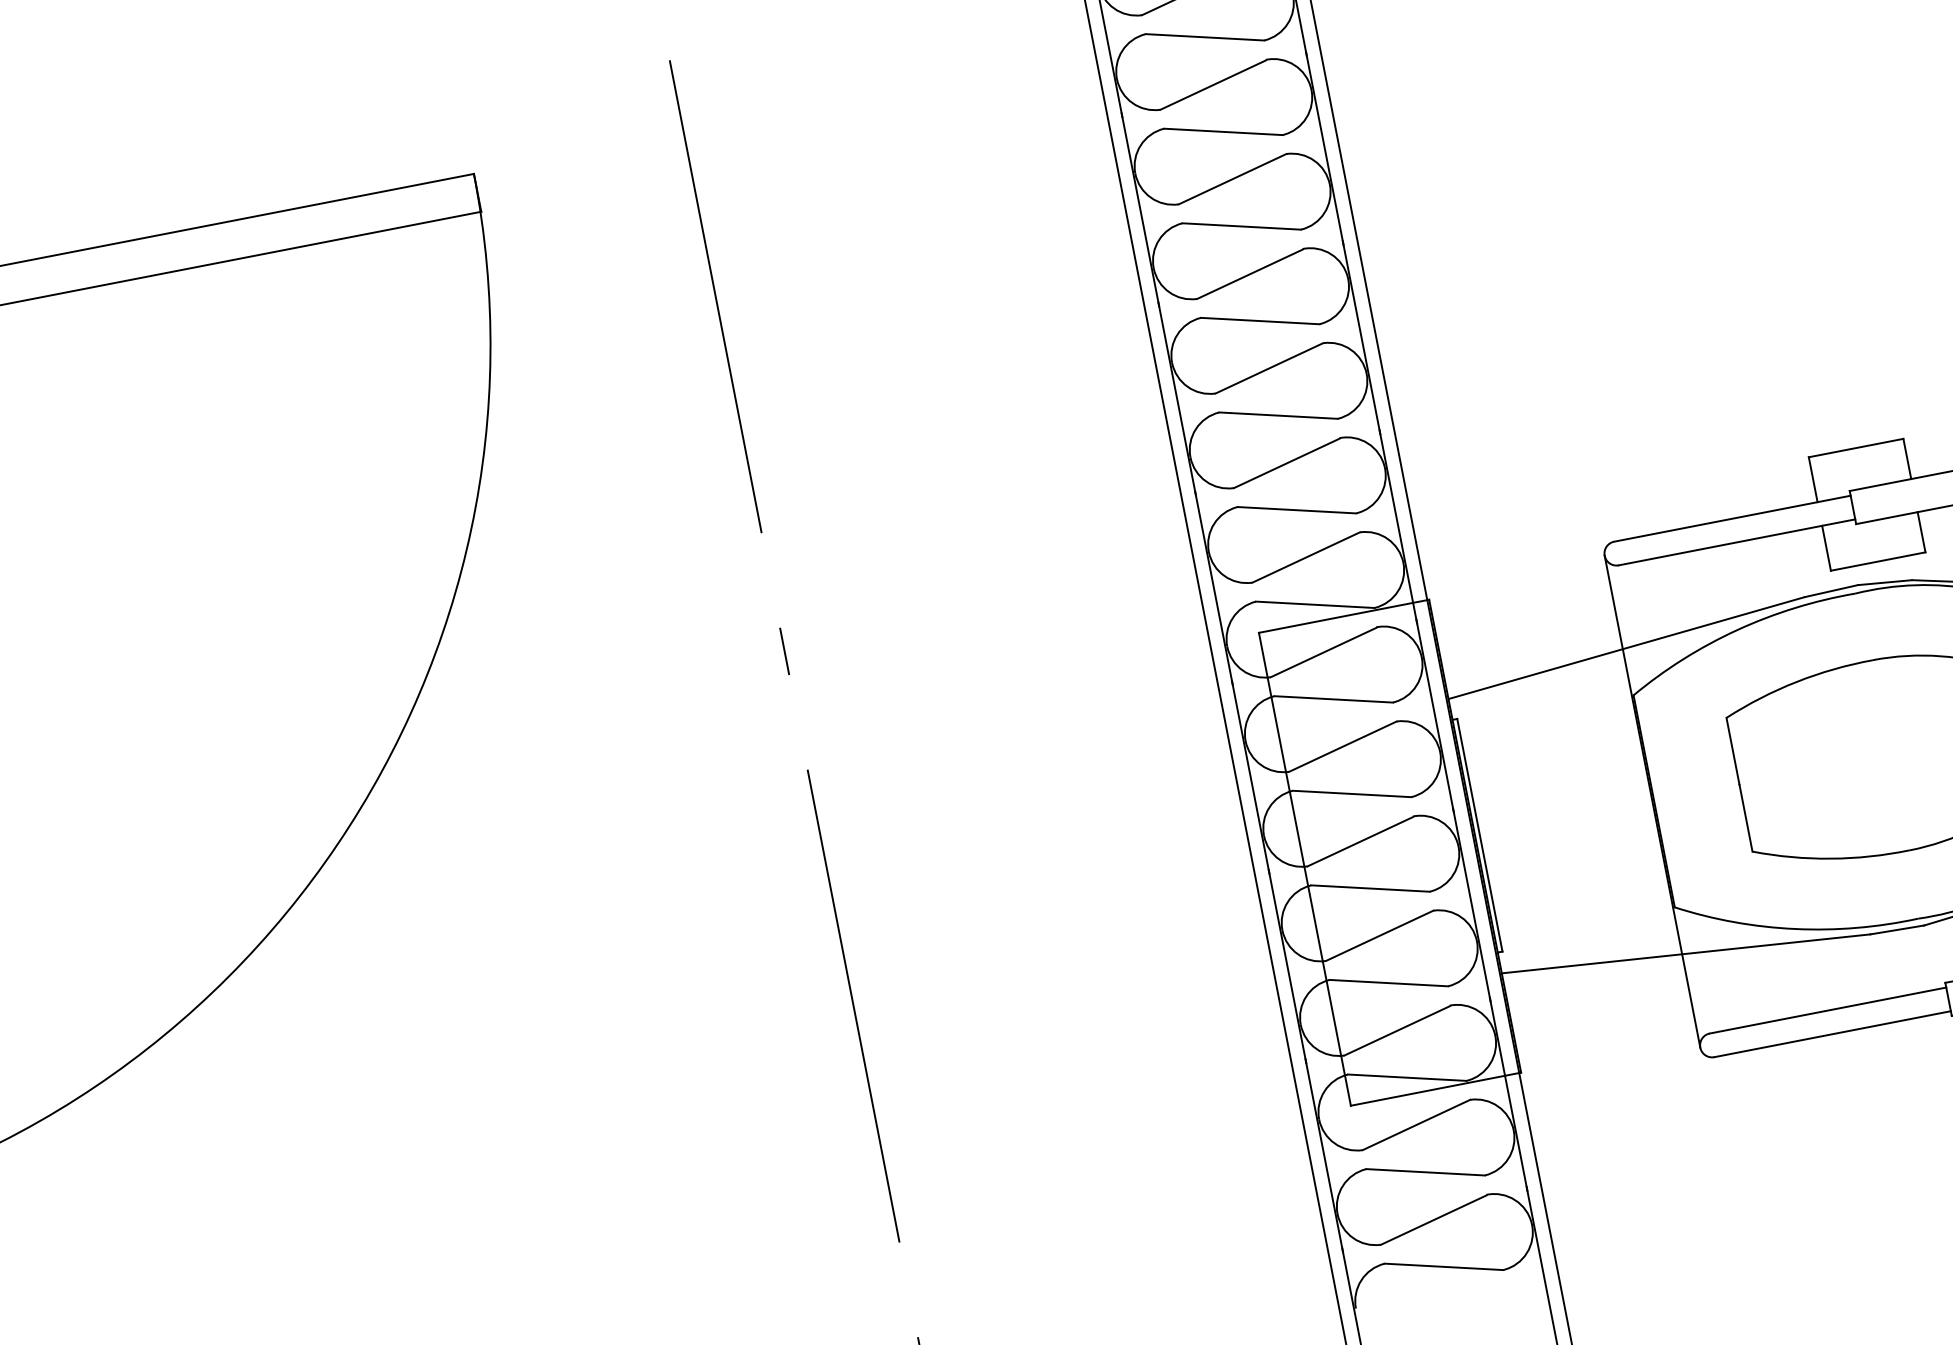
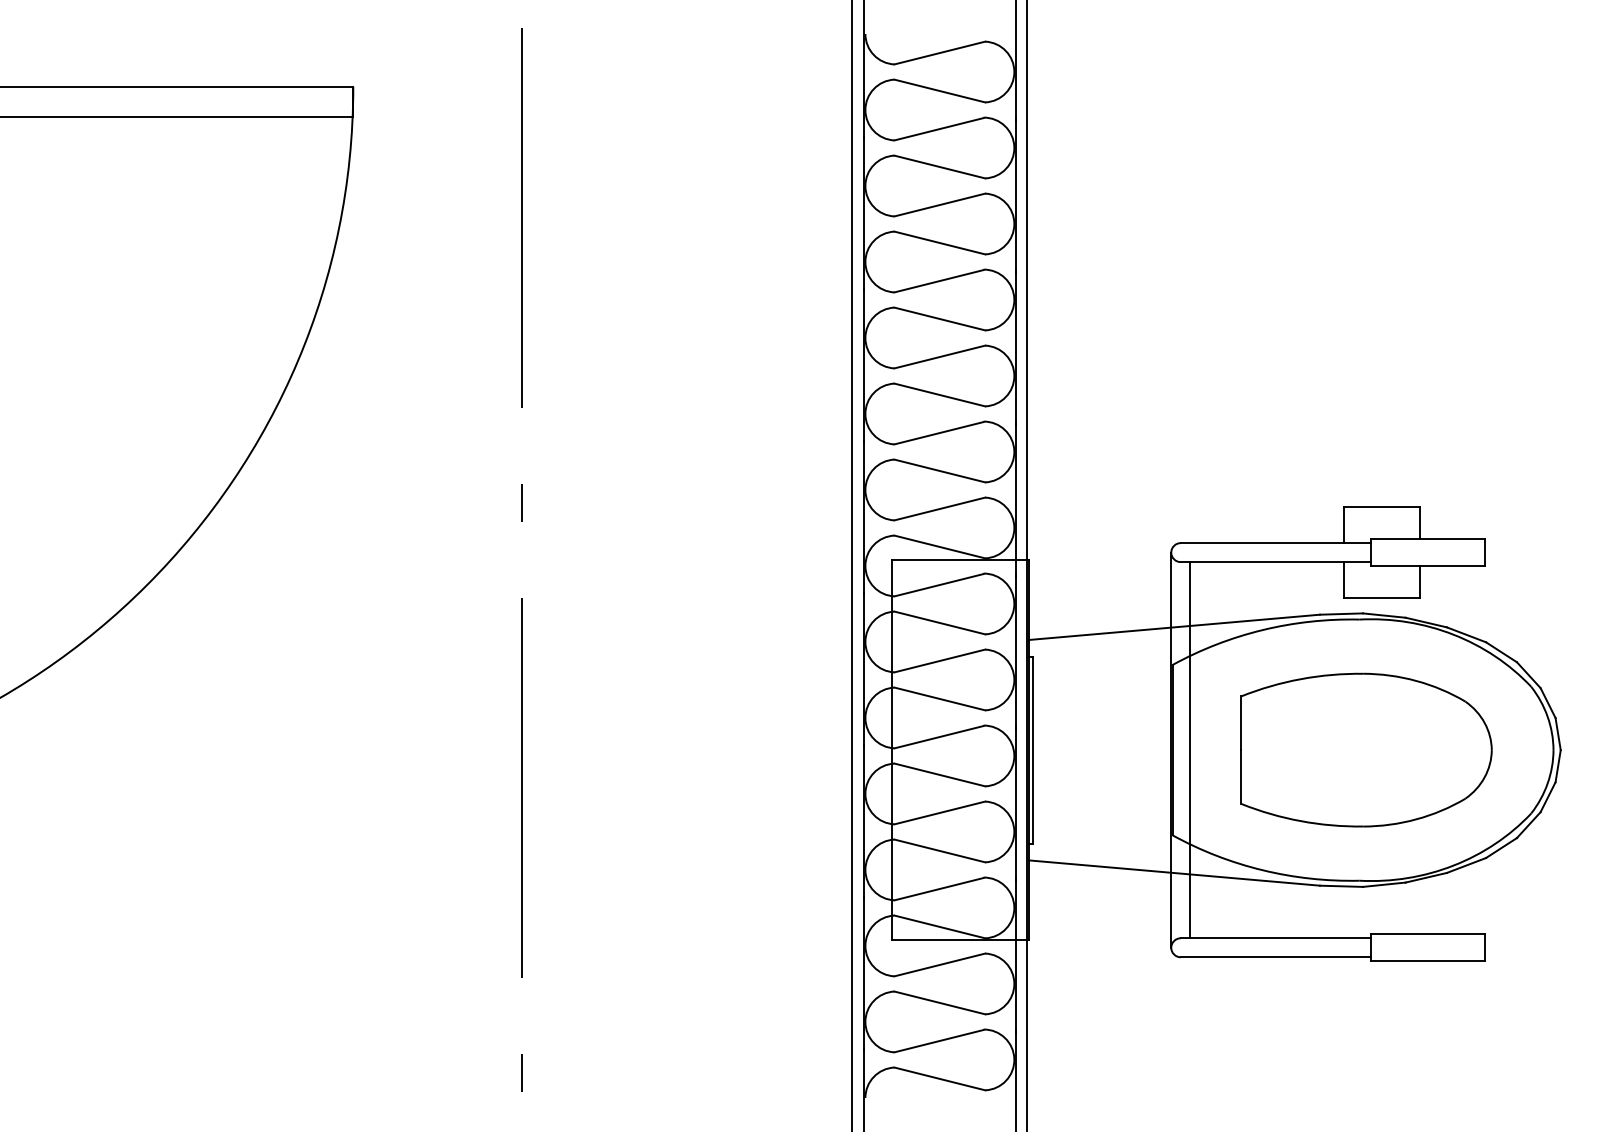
line: (1676, 797) -> (1190, 750), added

